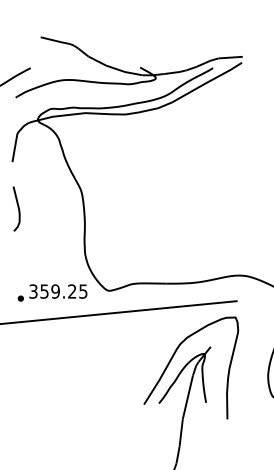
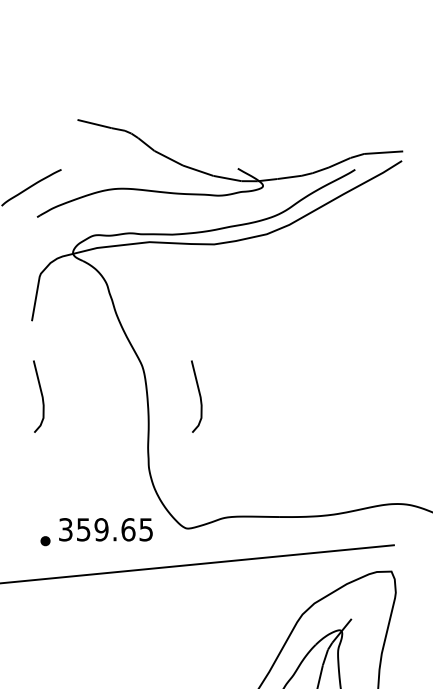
curve: (115, 207) -> (198, 394), added
text: (72, 291) -> (128, 529), 359.25 -> 359.65

